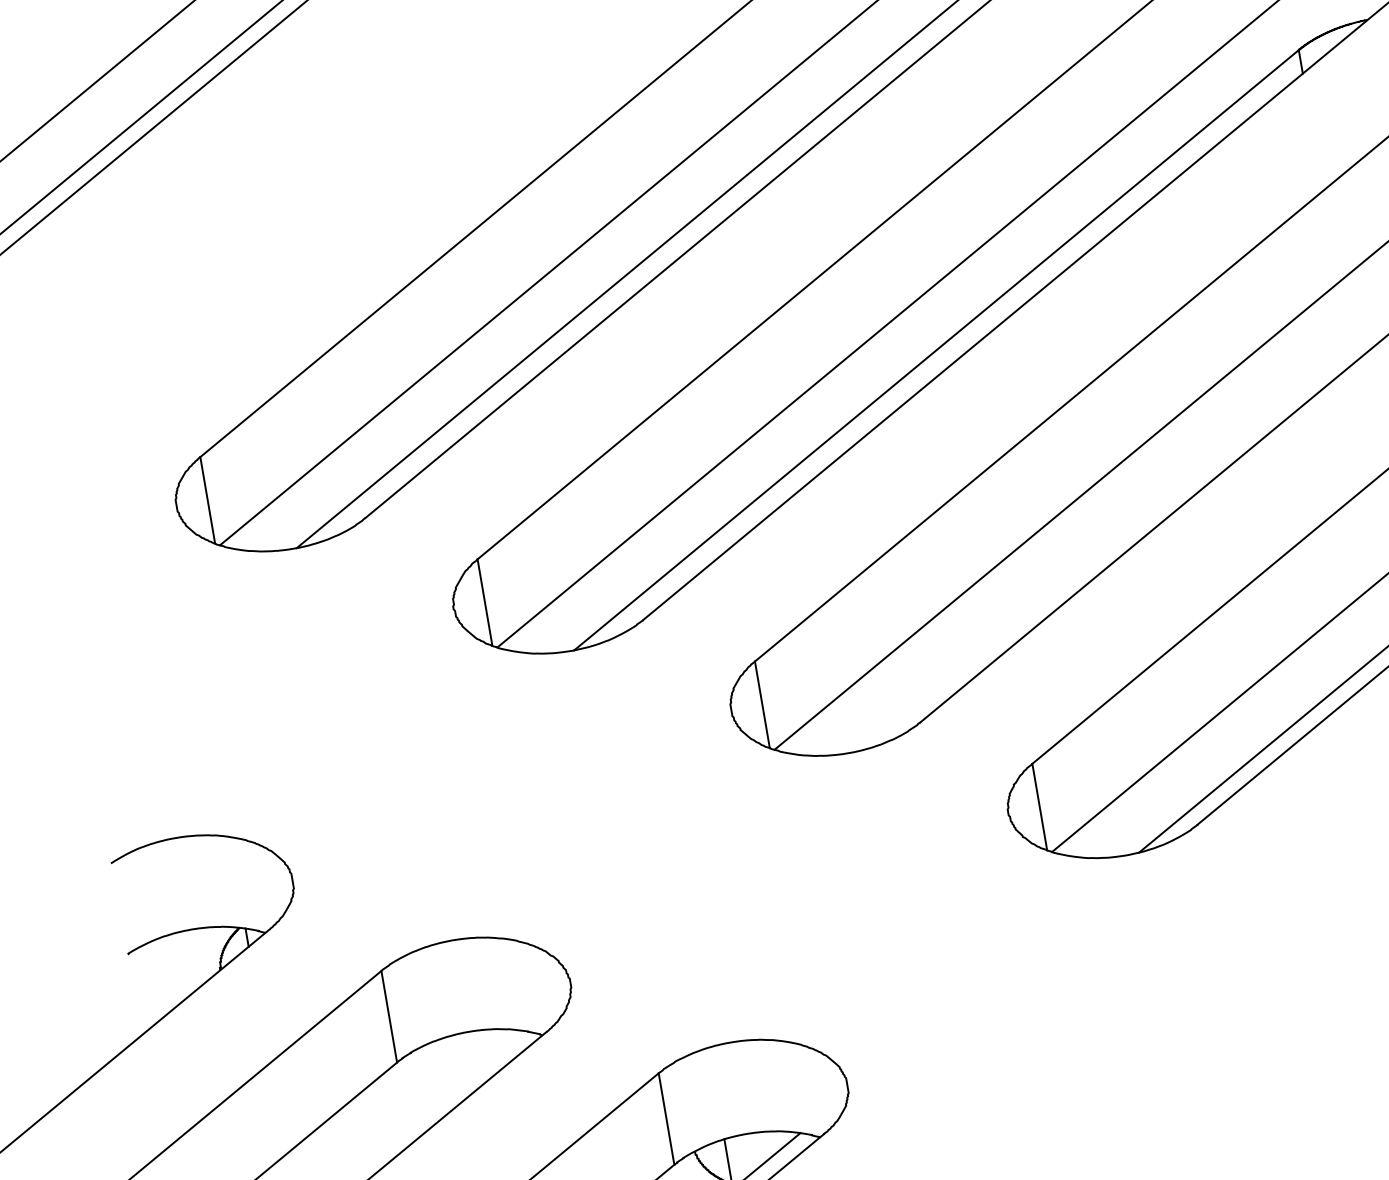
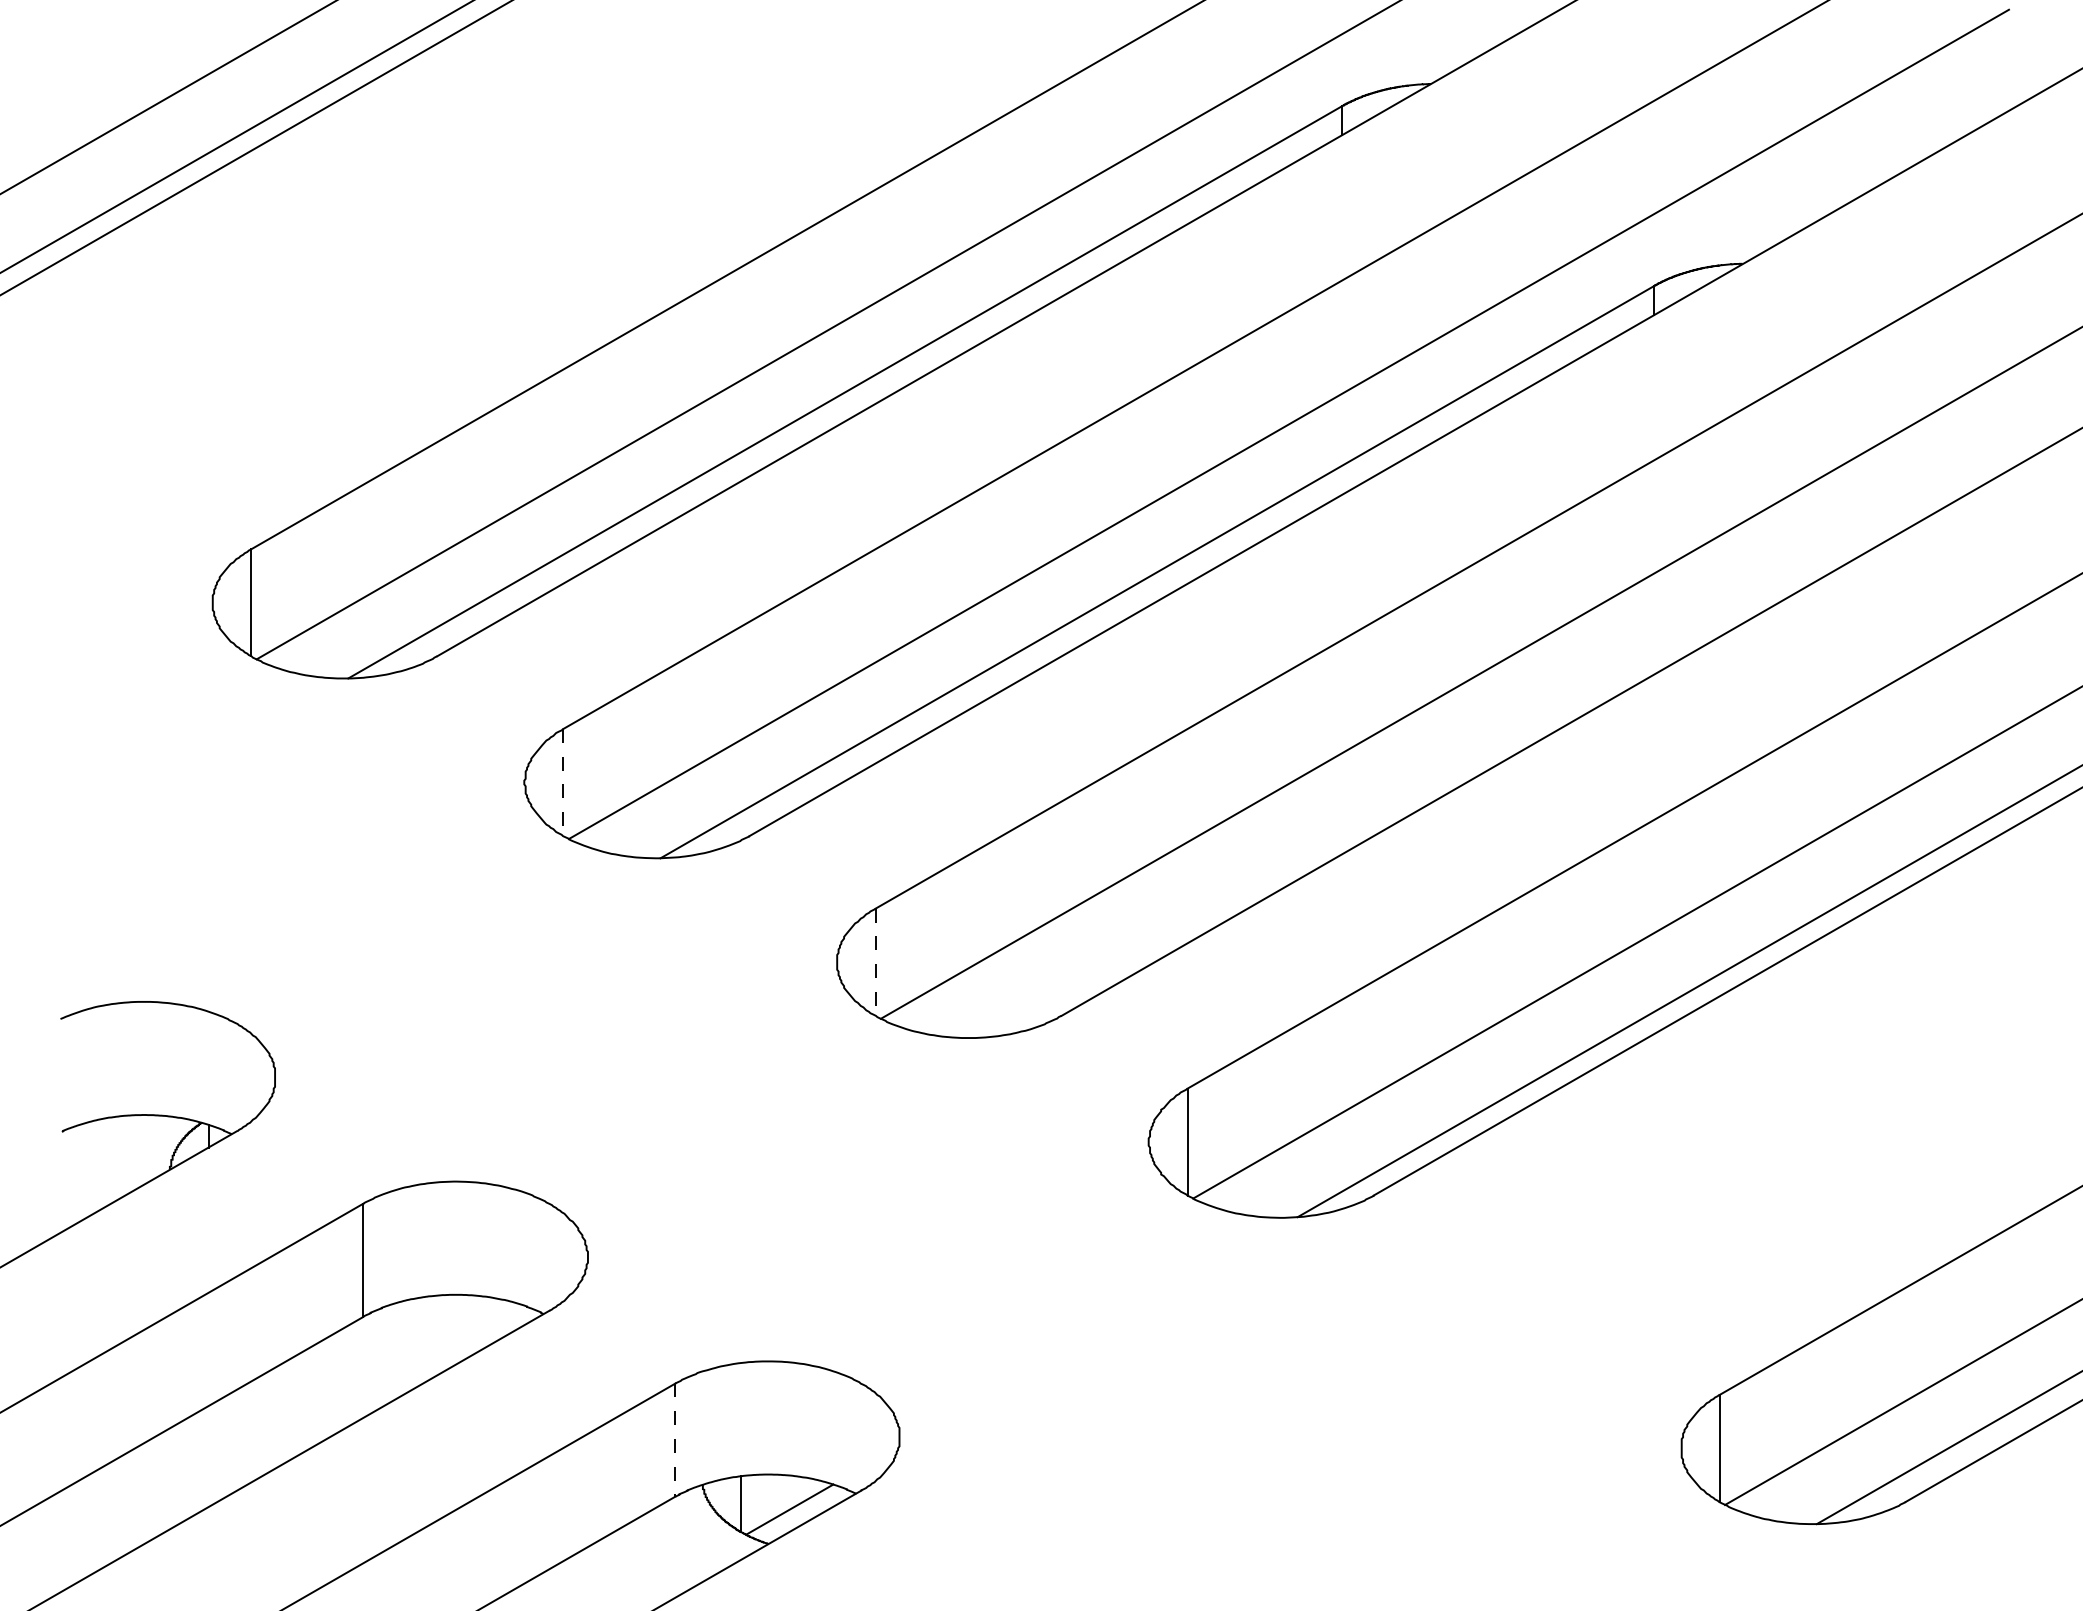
line: (485, 602) -> (563, 782), solid -> dashed
line: (762, 705) -> (875, 962), solid -> dashed
line: (666, 1119) -> (675, 1440), solid -> dashed

